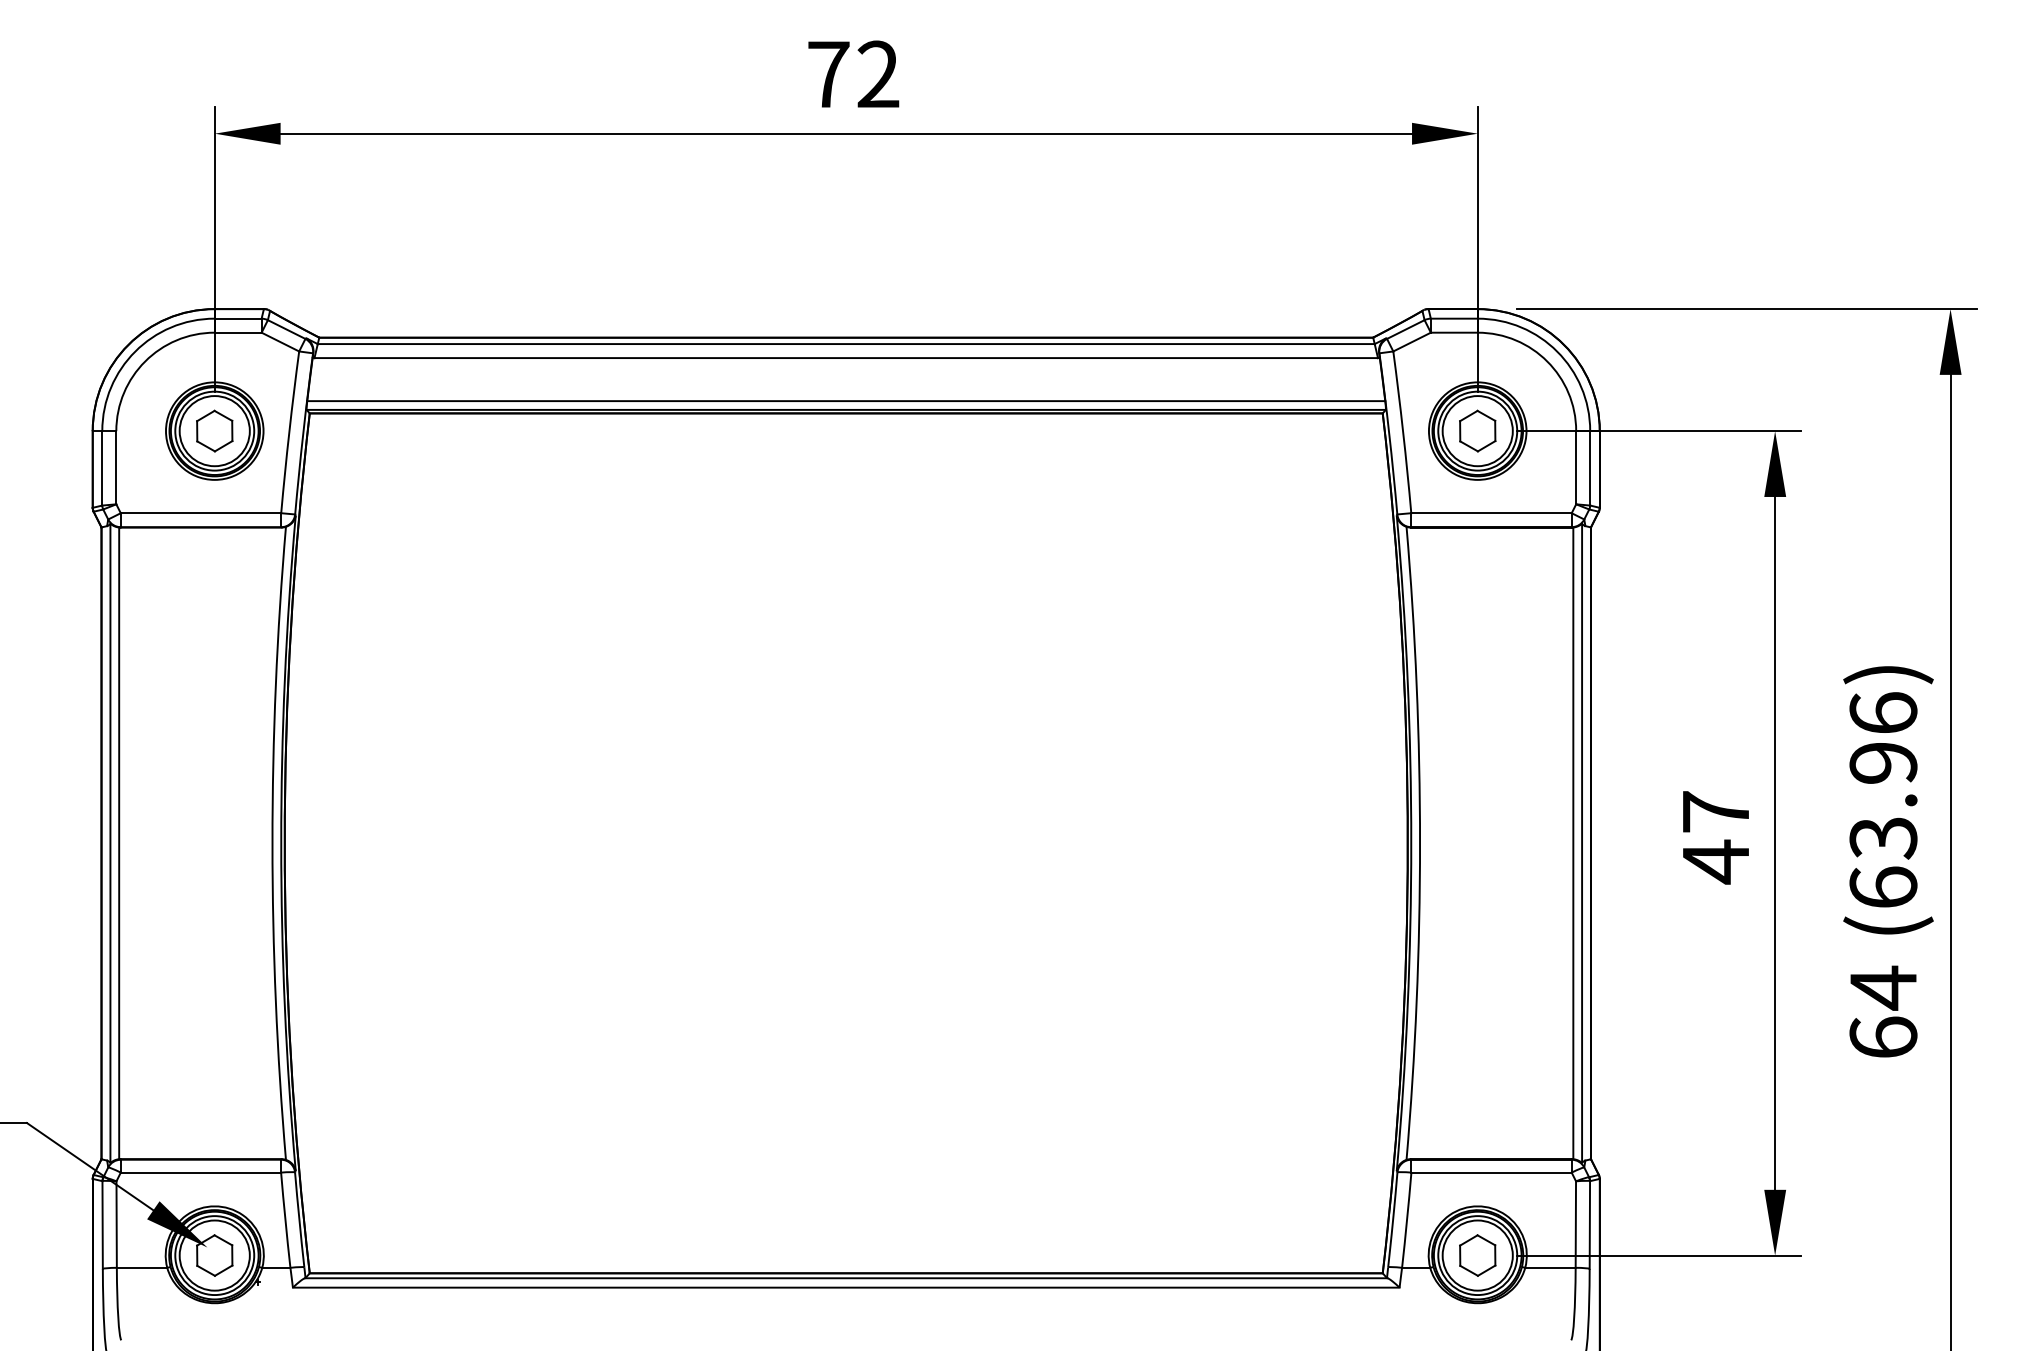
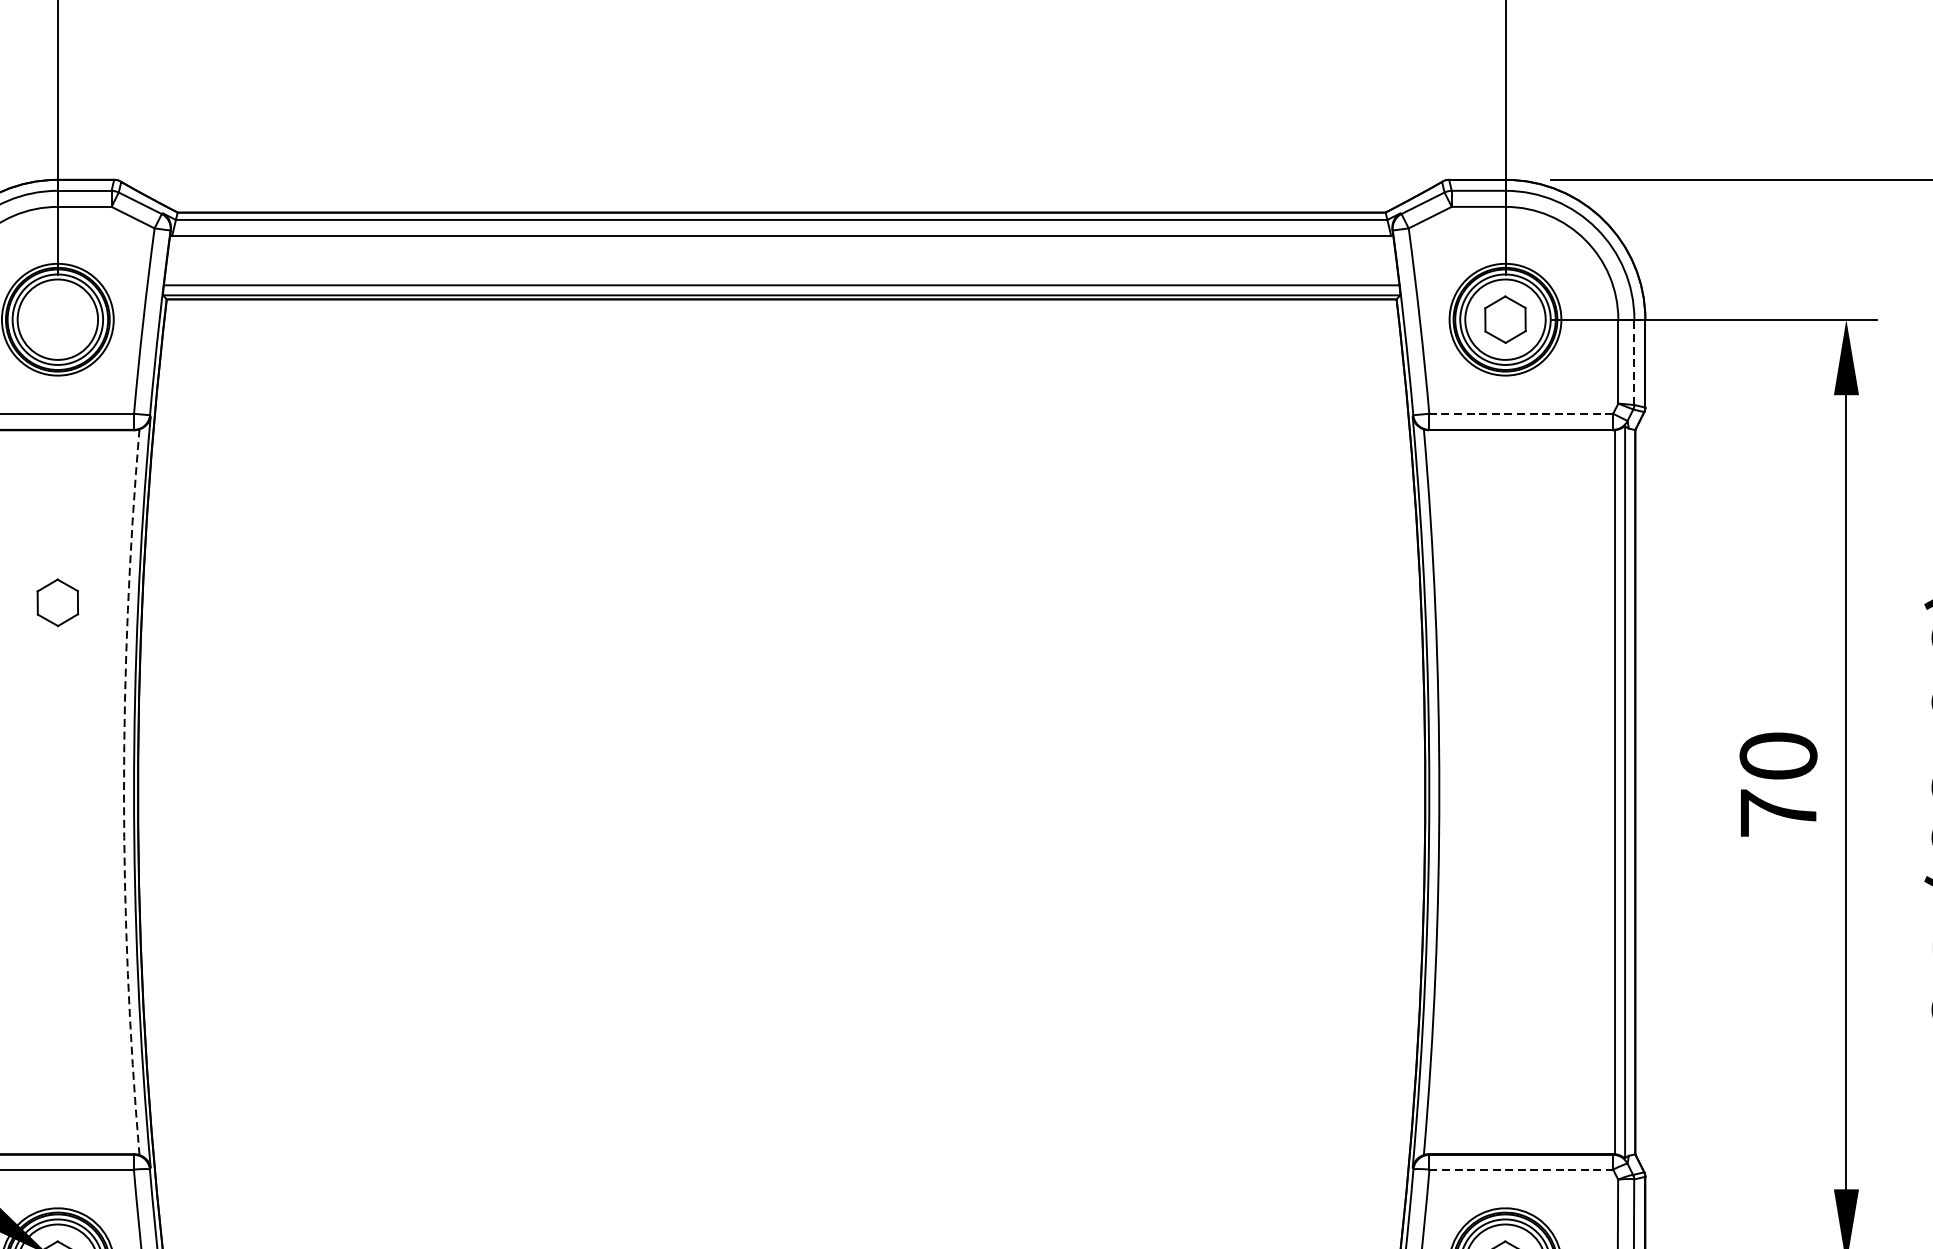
part: (214, 430) -> (57, 602), moved
line: (1590, 467) -> (1634, 361), solid -> dashed
line: (1491, 513) -> (1521, 414), solid -> dashed
text: (1715, 837) -> (1778, 785), 47 -> 70
arc: (272, 843) -> (124, 792), solid -> dashed
line: (1492, 1172) -> (1522, 1169), solid -> dashed

